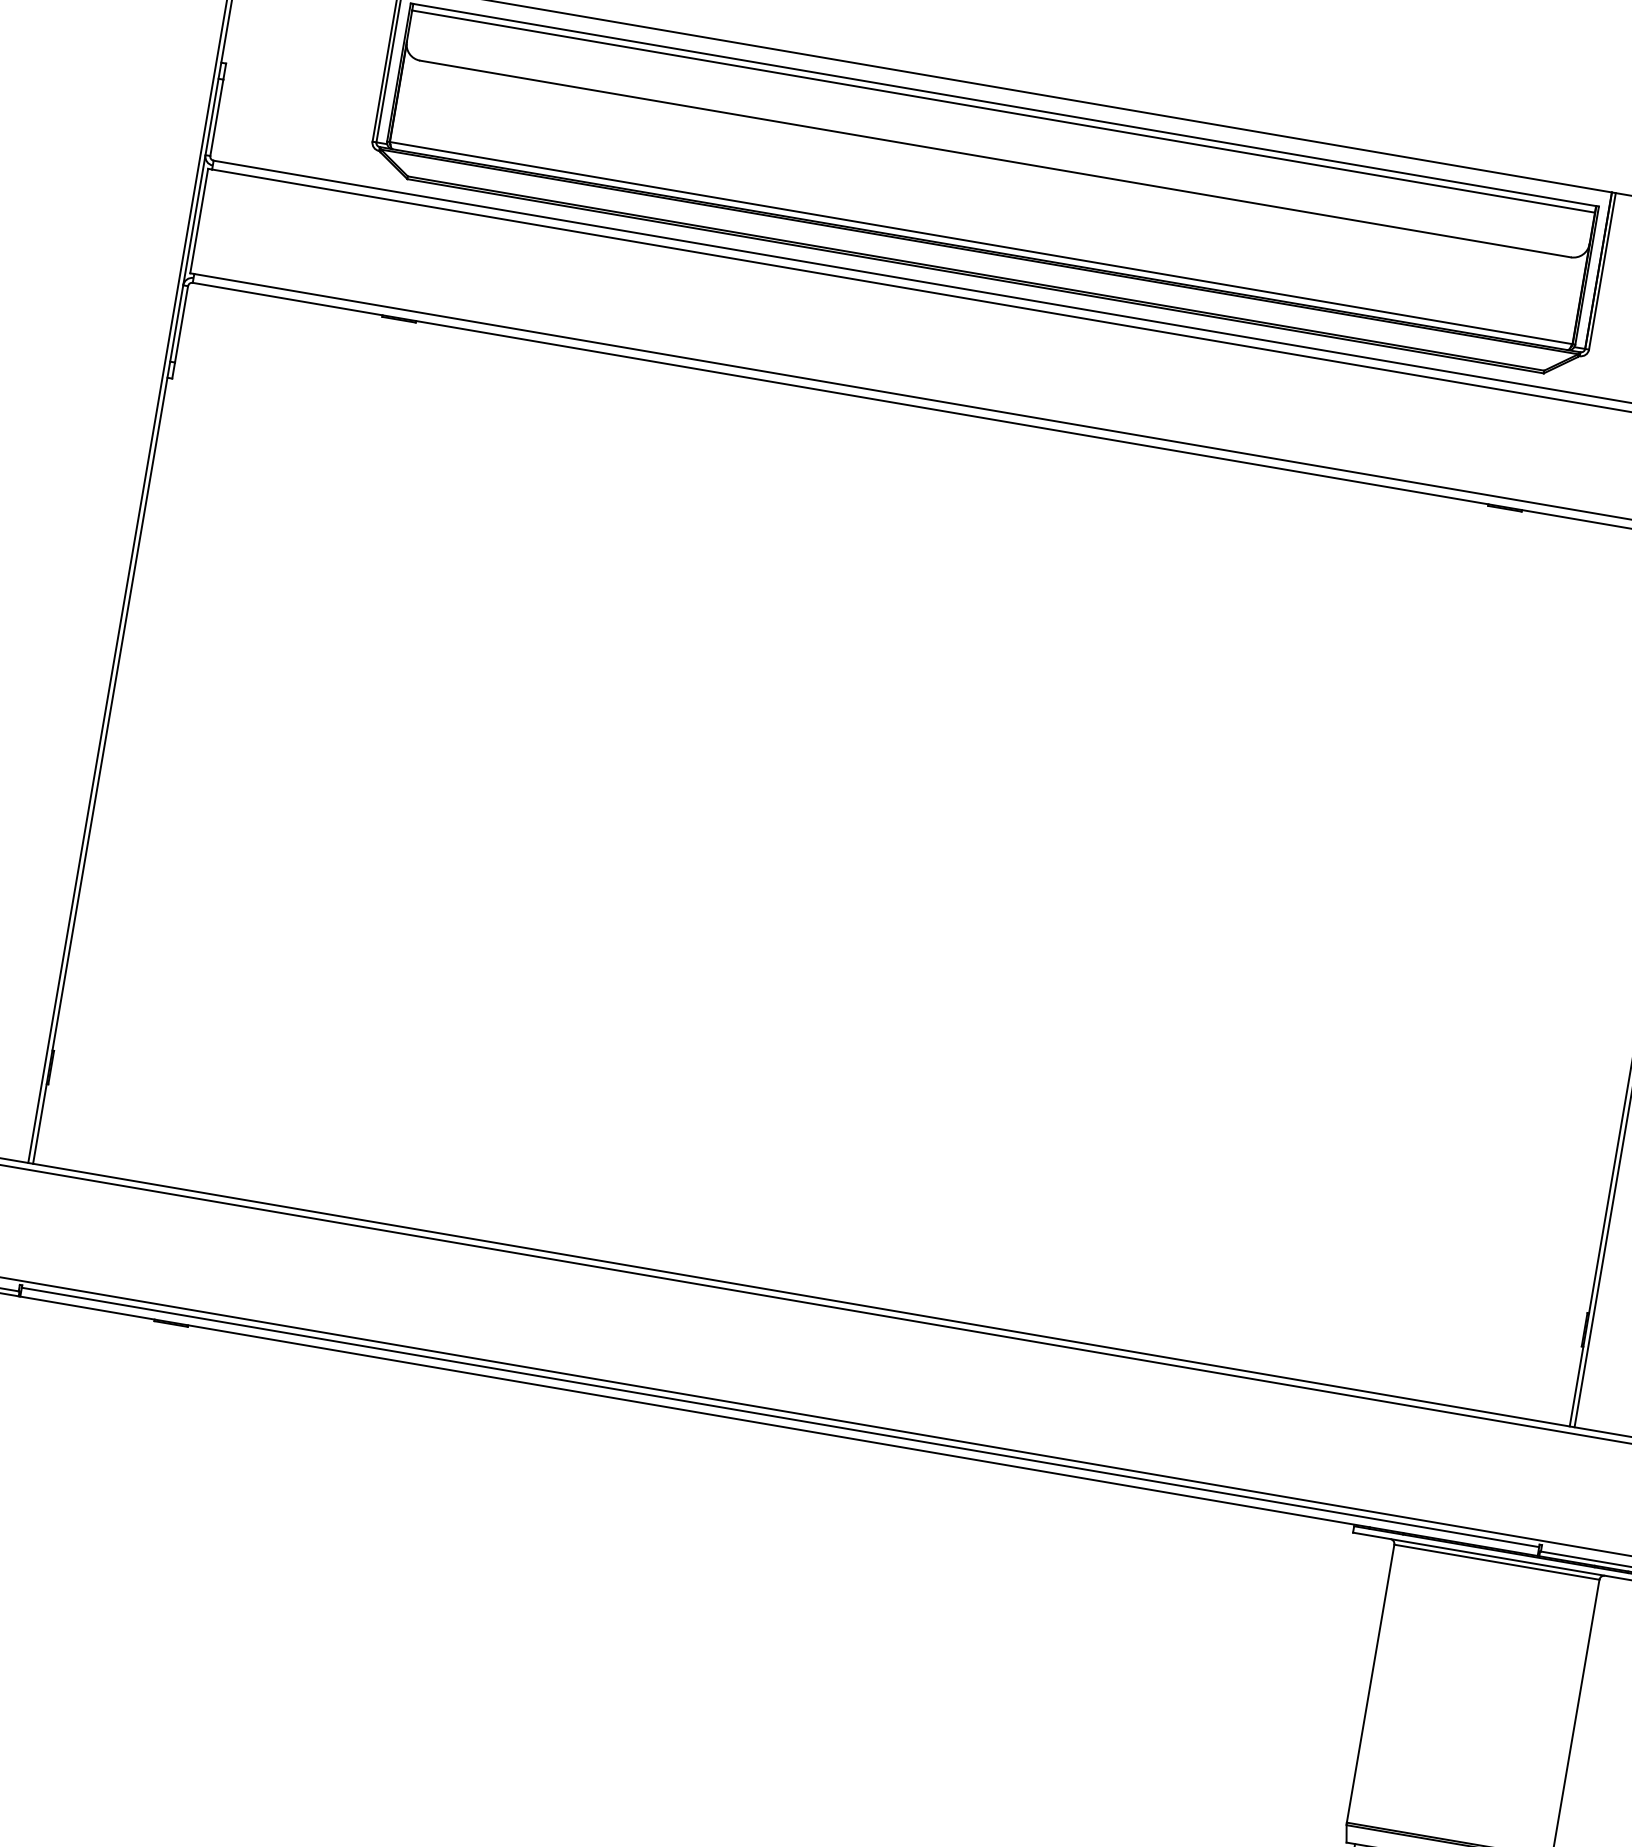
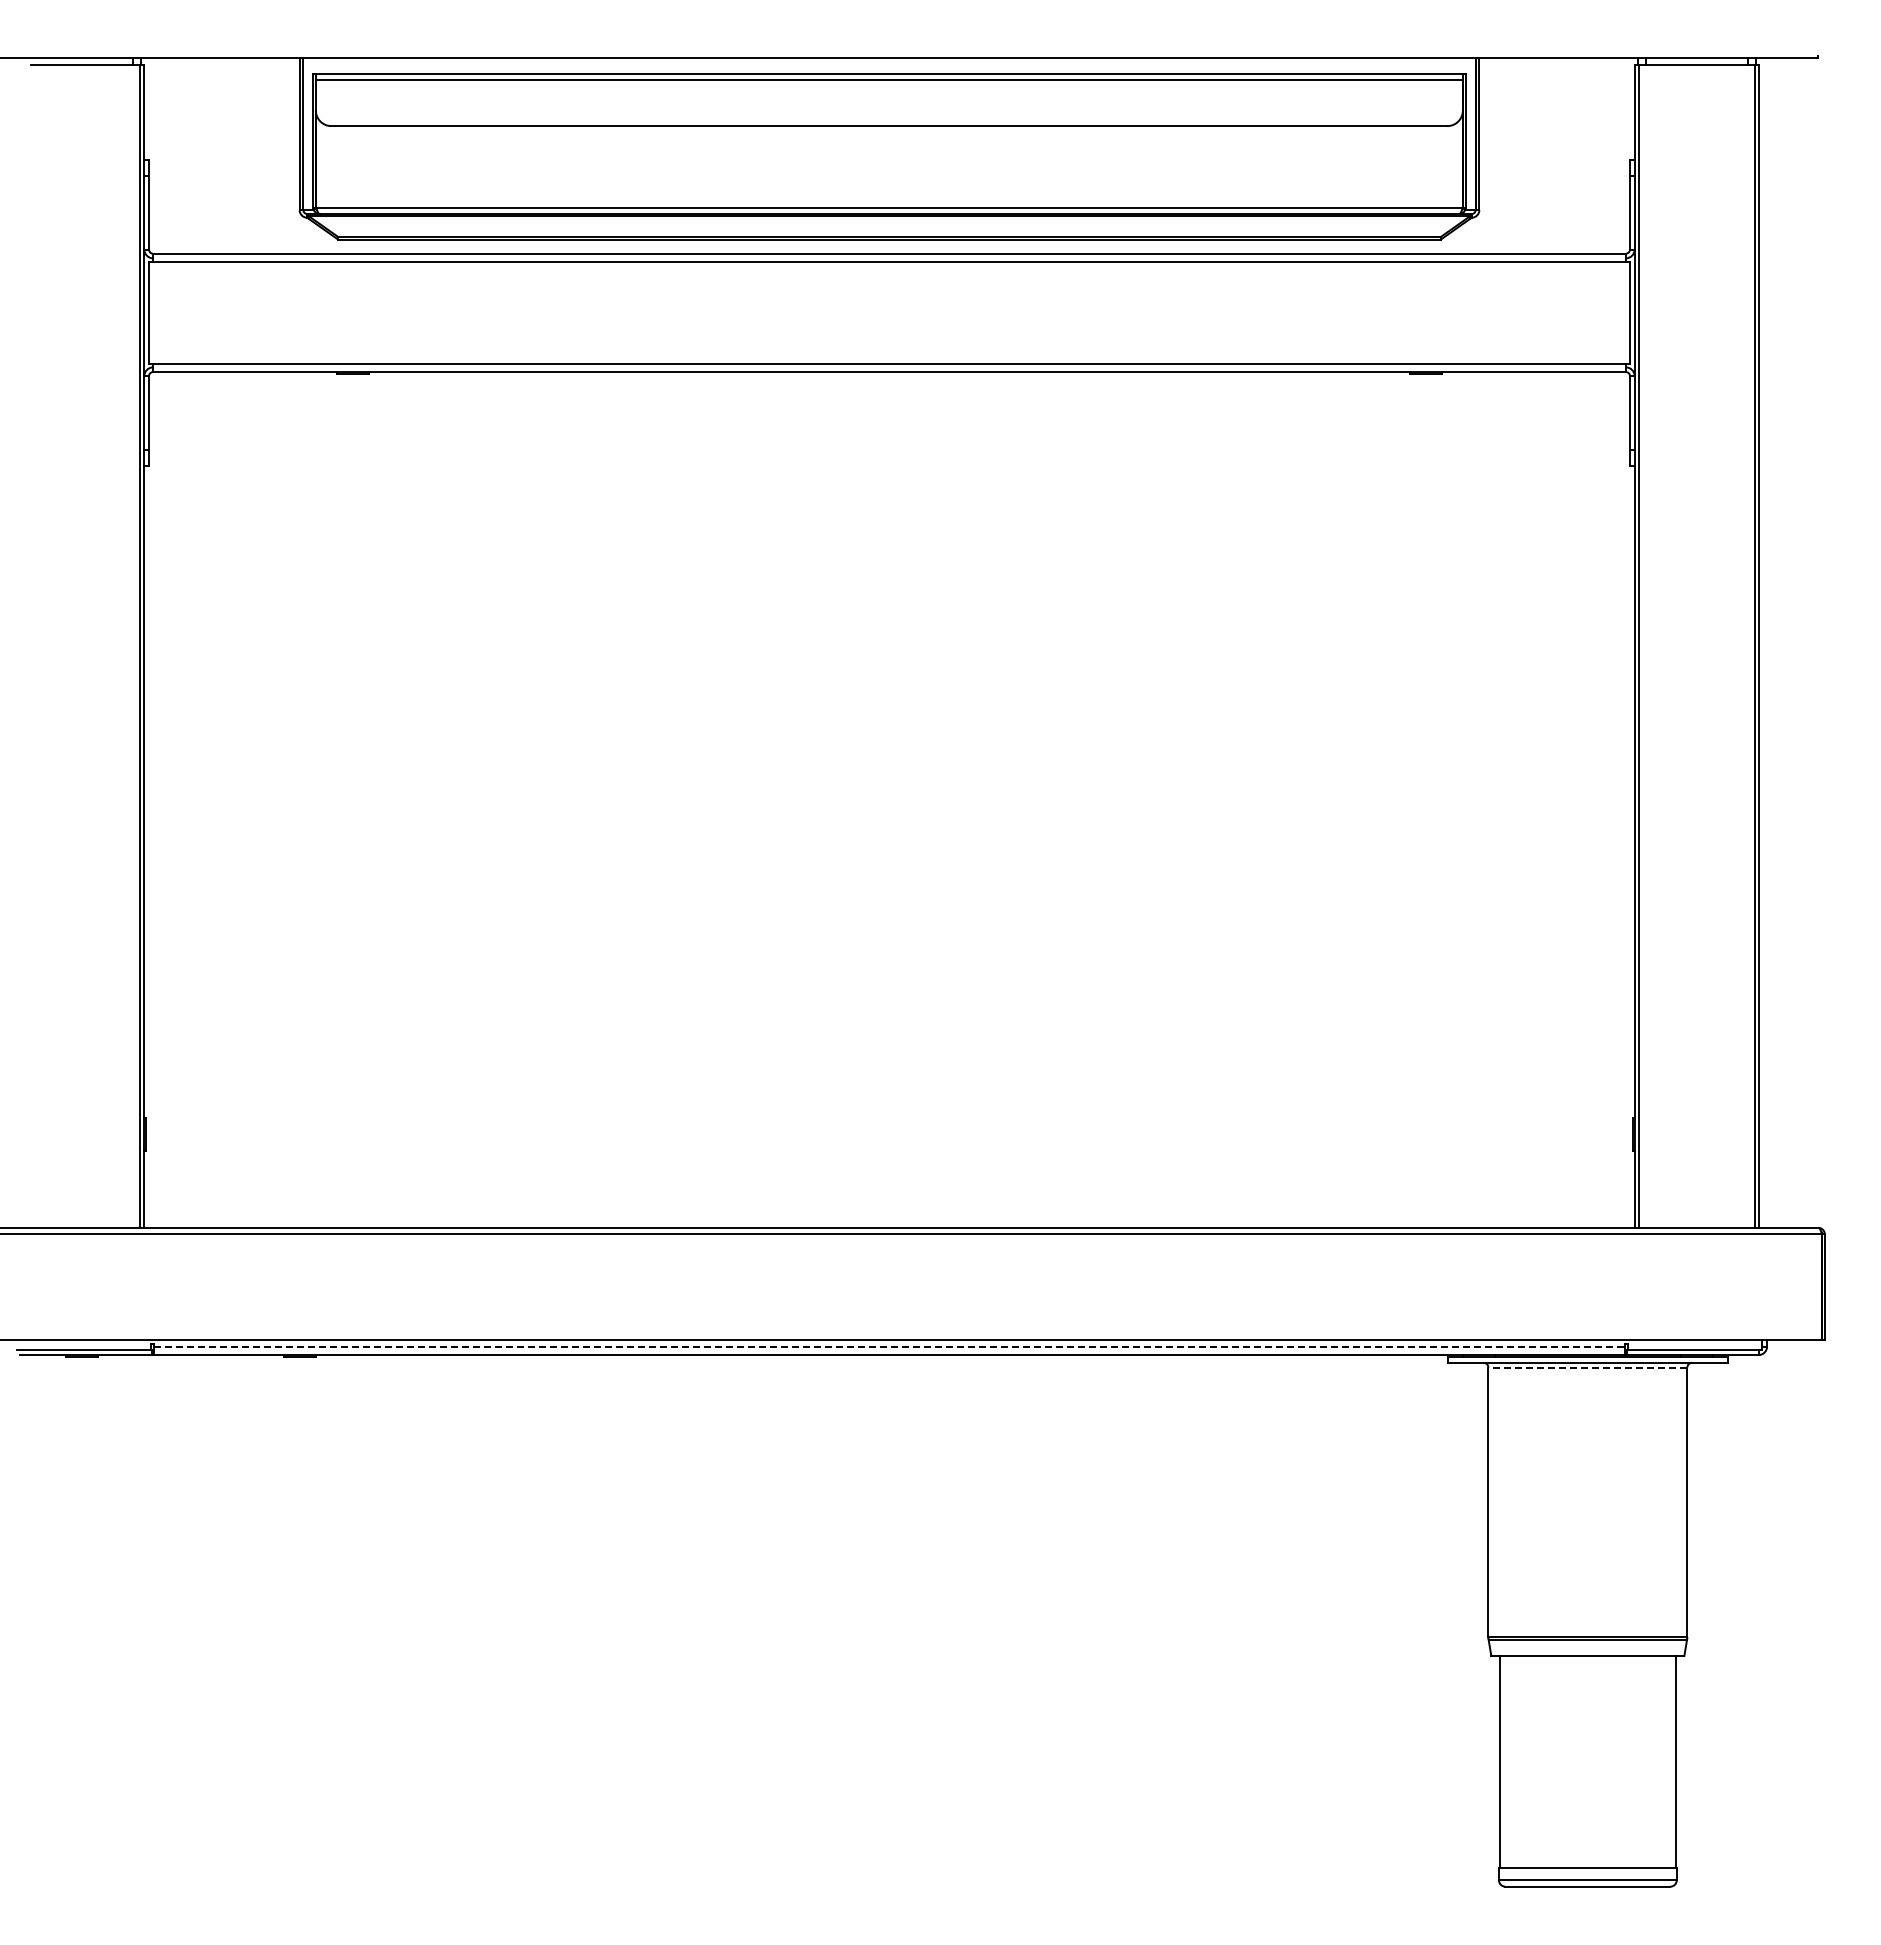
line: (780, 1417) -> (889, 1346), solid -> dashed
line: (1496, 1562) -> (1587, 1367), solid -> dashed

